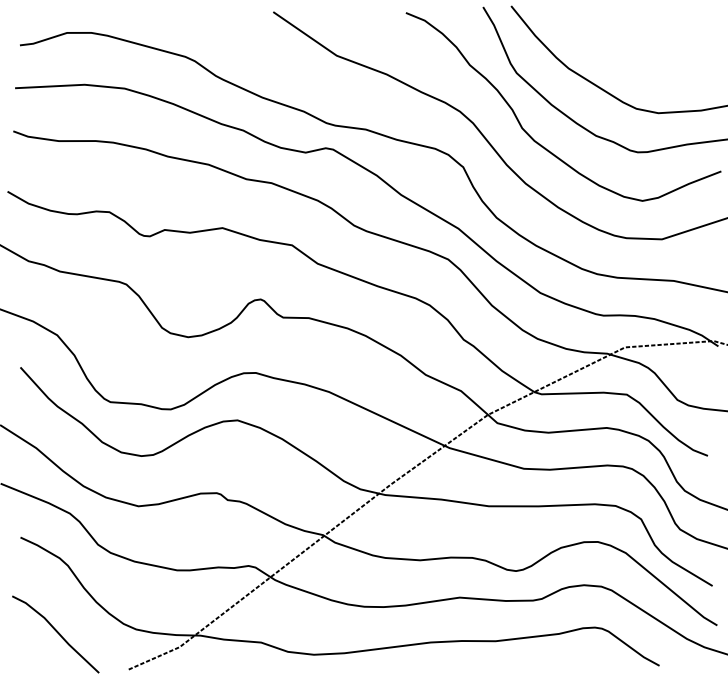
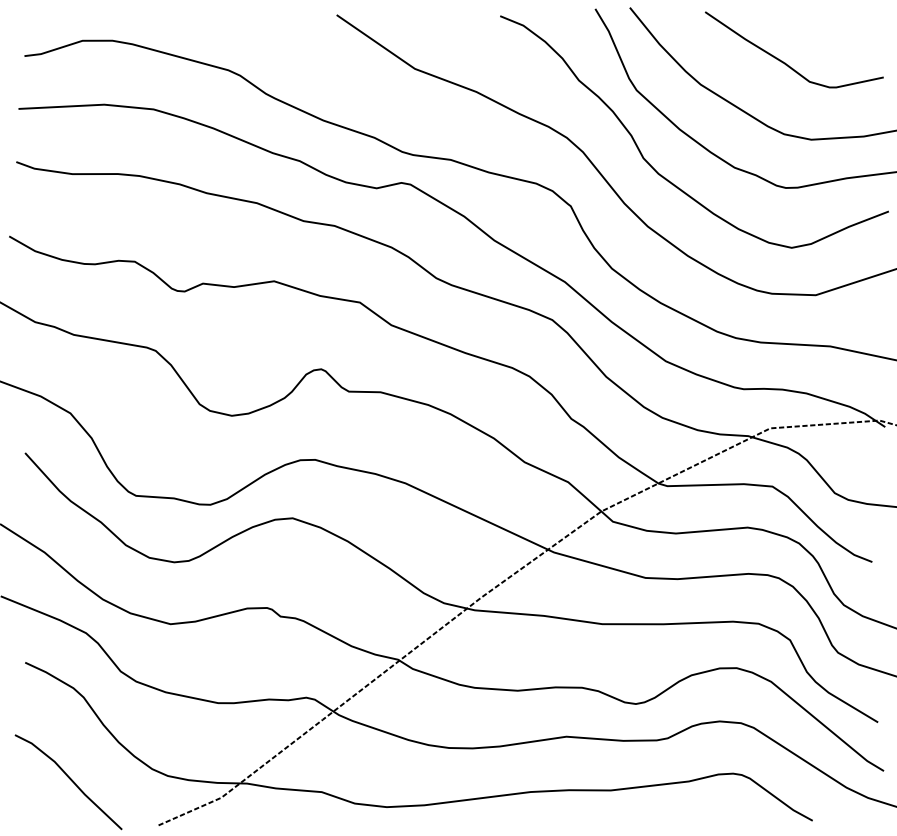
curve: (637, 50) -> (785, 62), added

